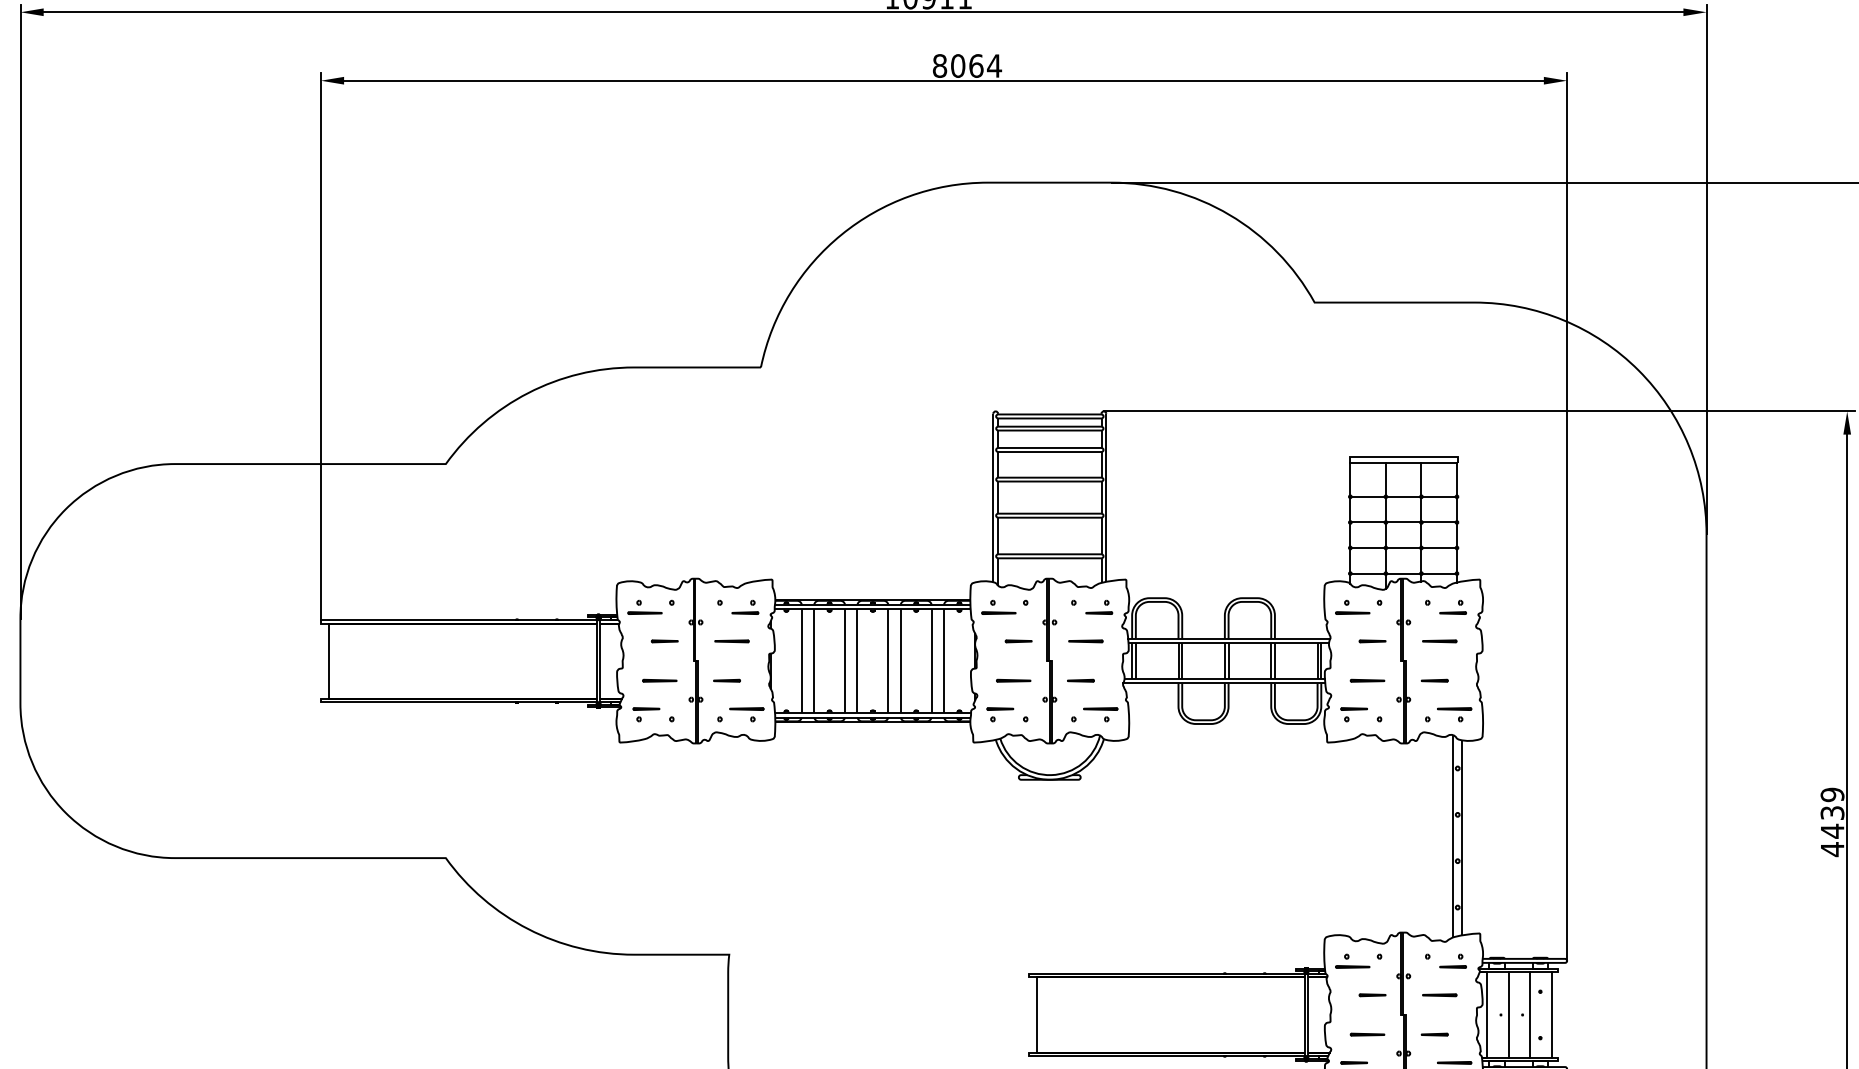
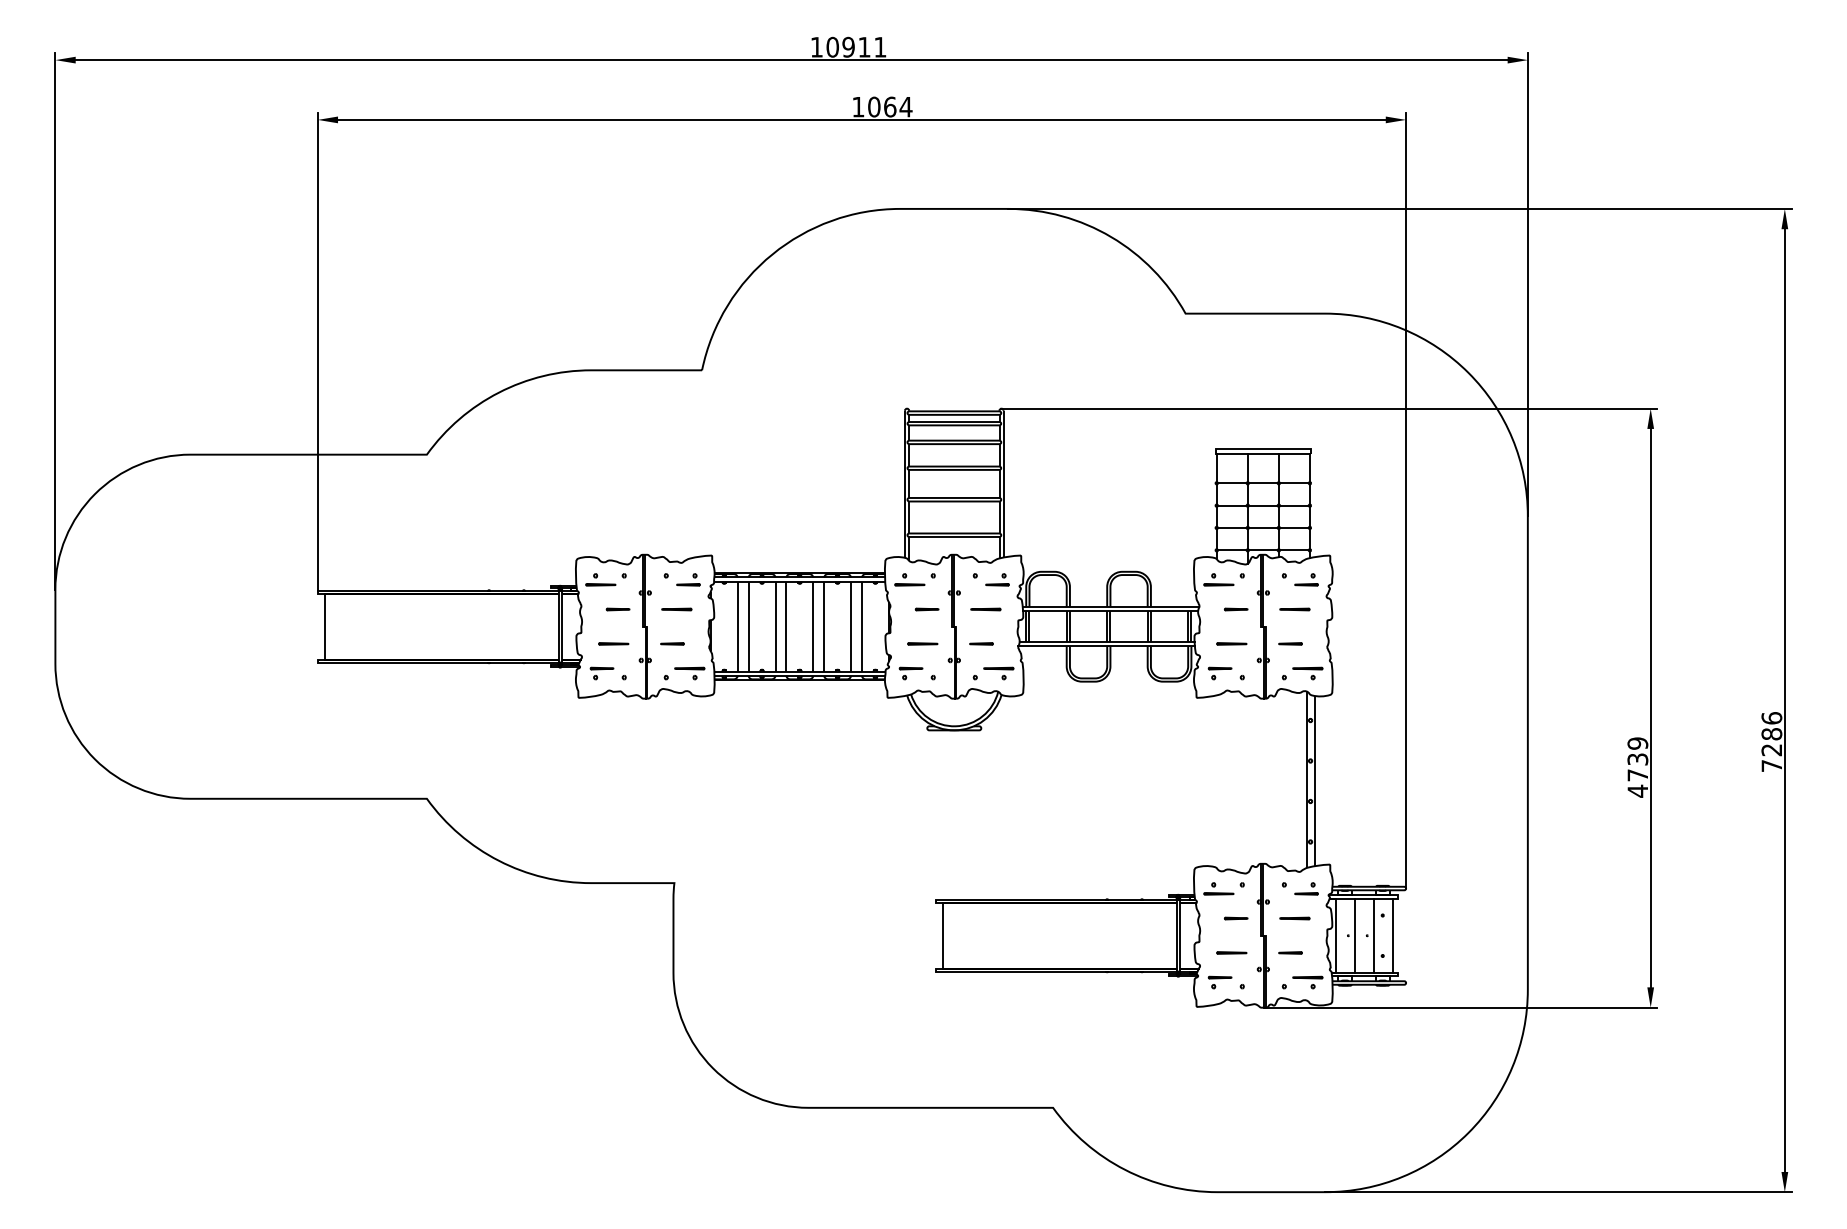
text: (940, 65) -> (858, 106), 8064 -> 1064
text: (1832, 830) -> (1637, 774), 4439 -> 4739

